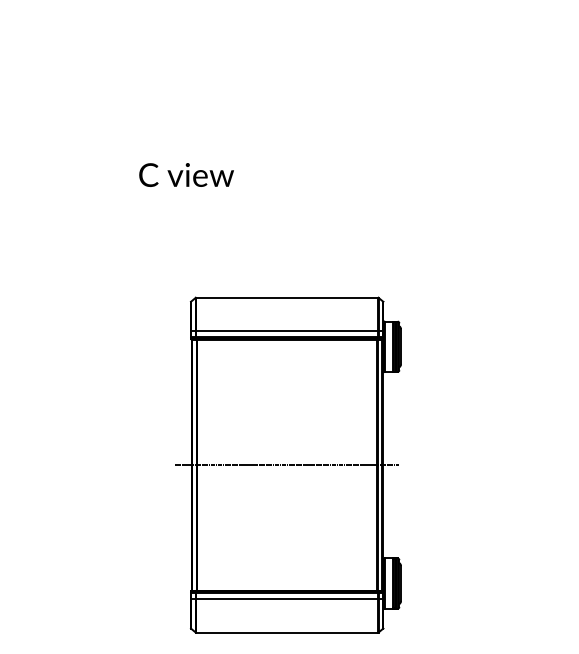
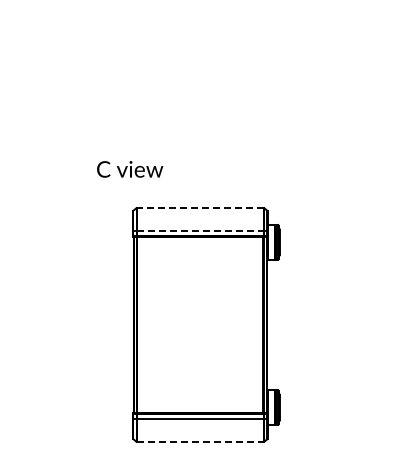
text: (187, 175) -> (130, 169), moved
line: (287, 298) -> (200, 208), solid -> dashed
line: (287, 331) -> (200, 231), solid -> dashed
line: (287, 464) -> (200, 324), removed
line: (287, 632) -> (200, 441), solid -> dashed

